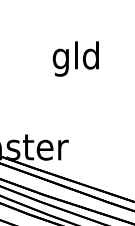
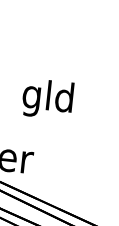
text: (75, 58) -> (47, 98), moved

